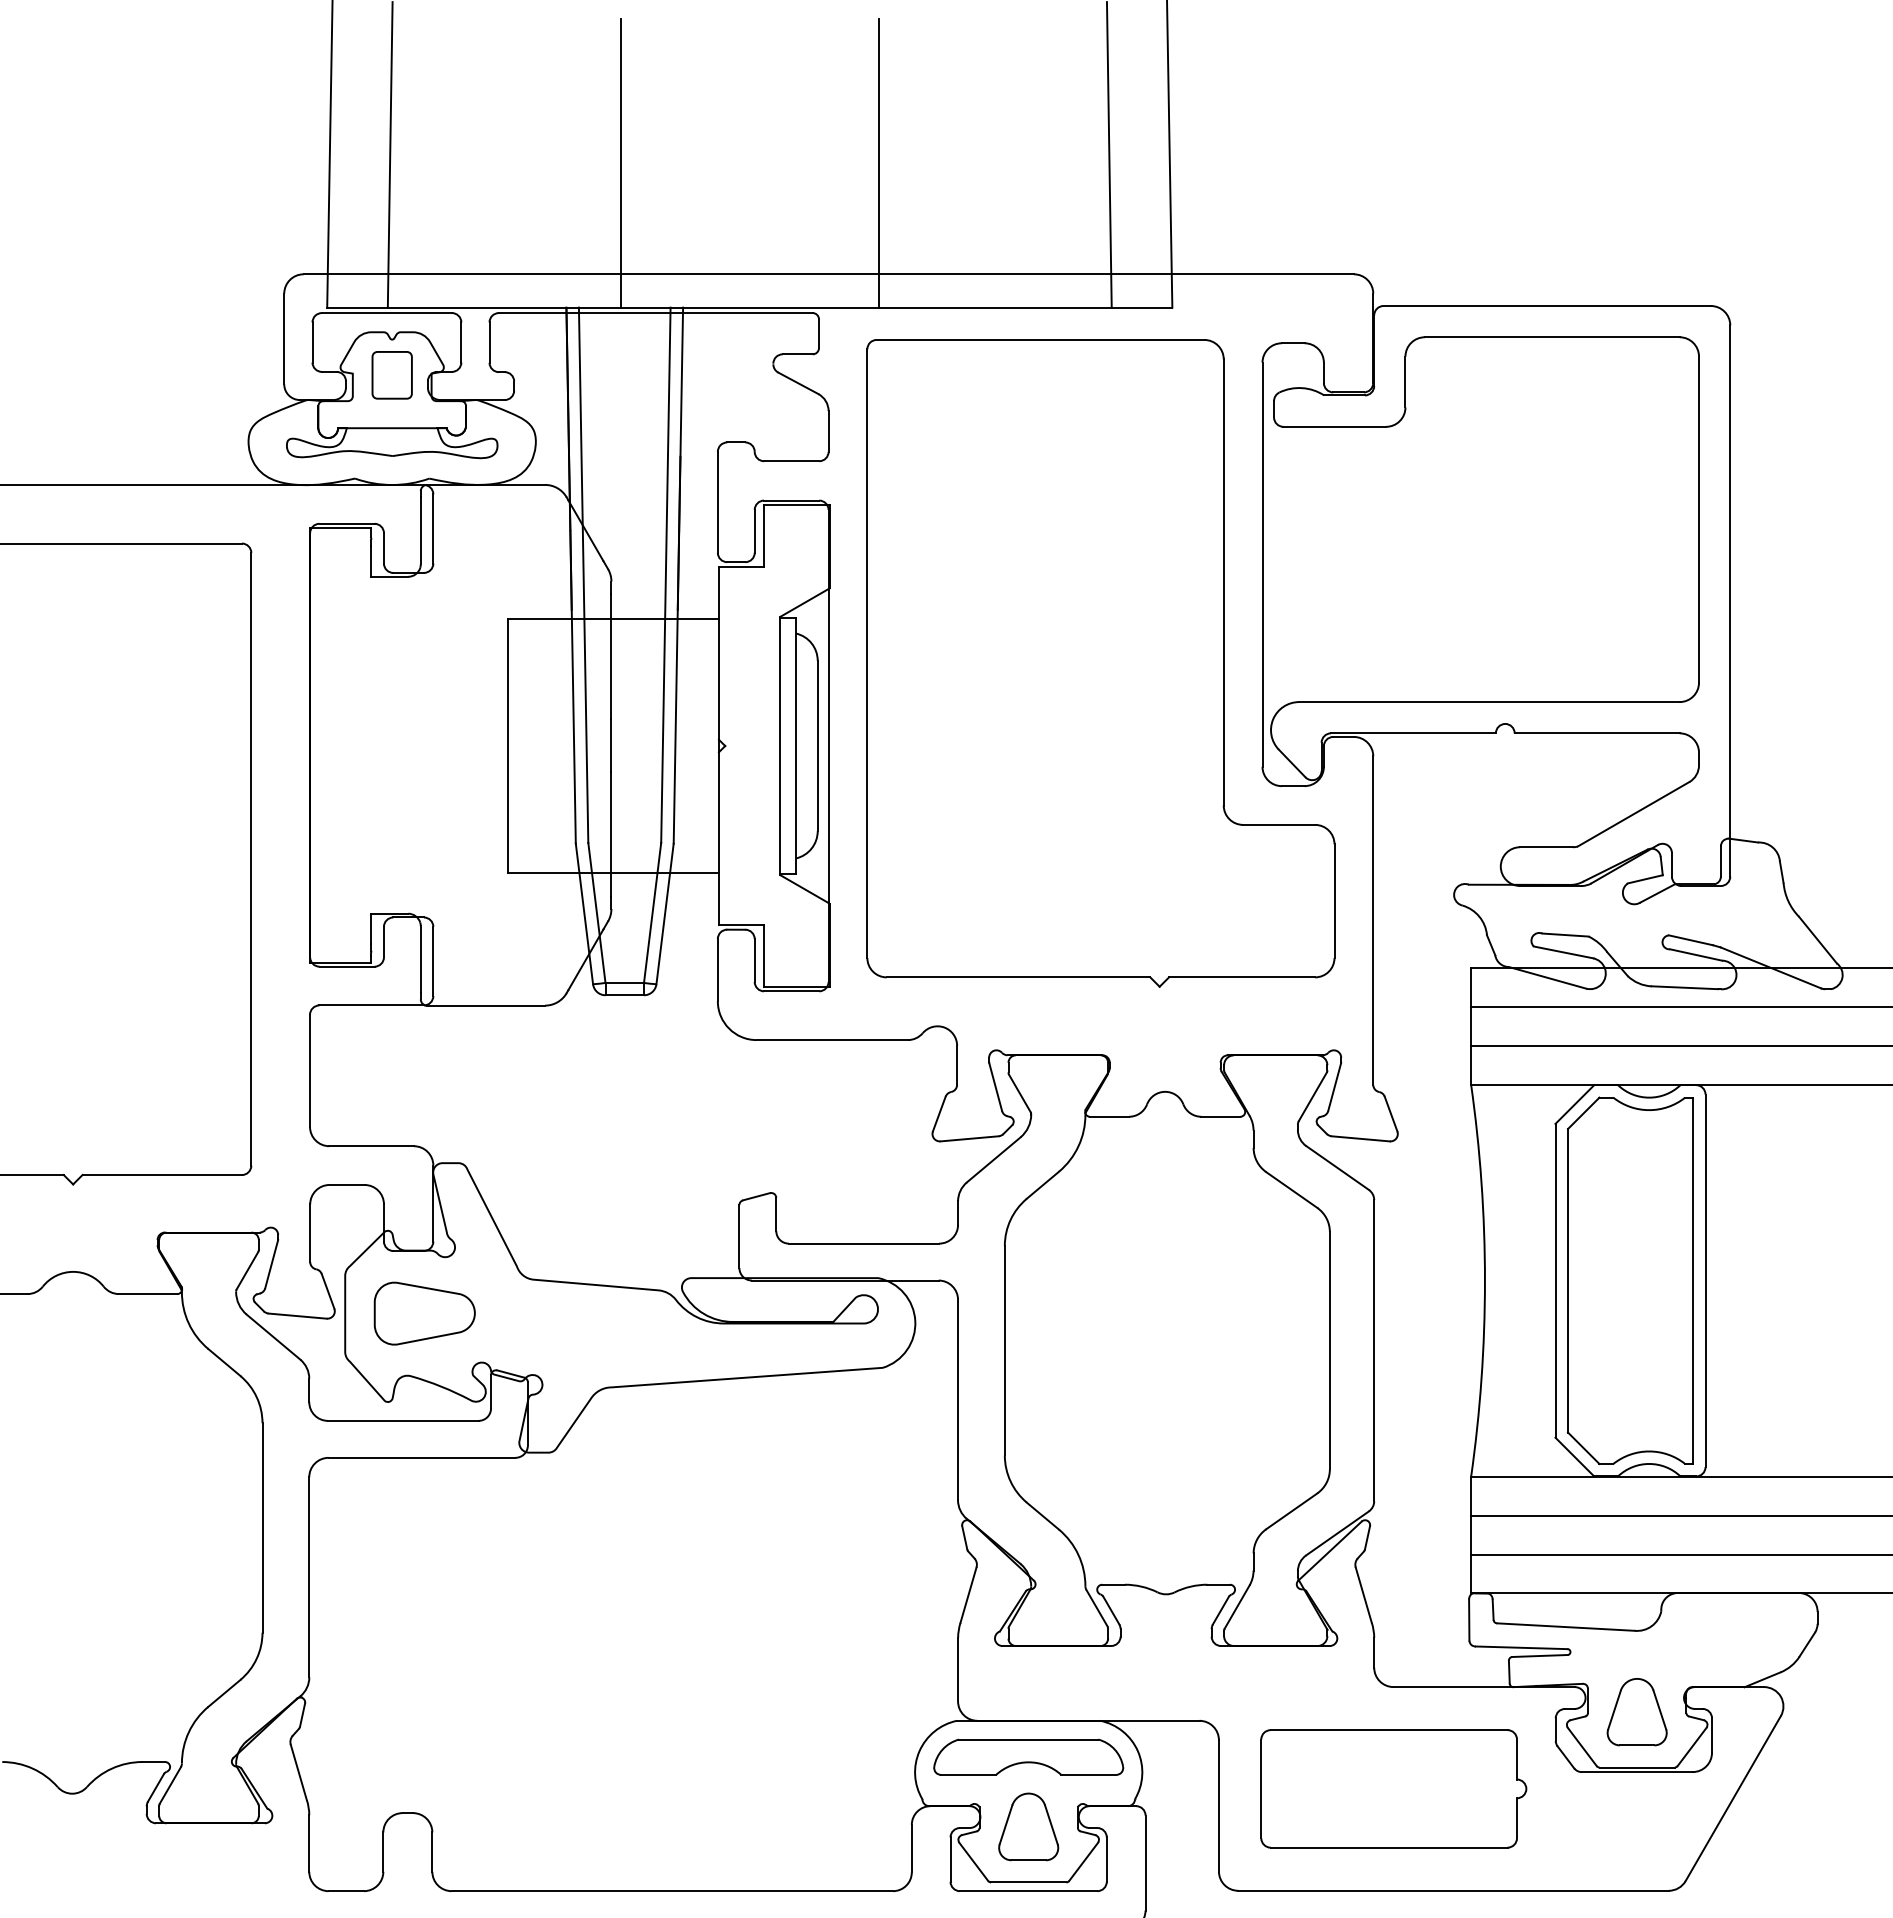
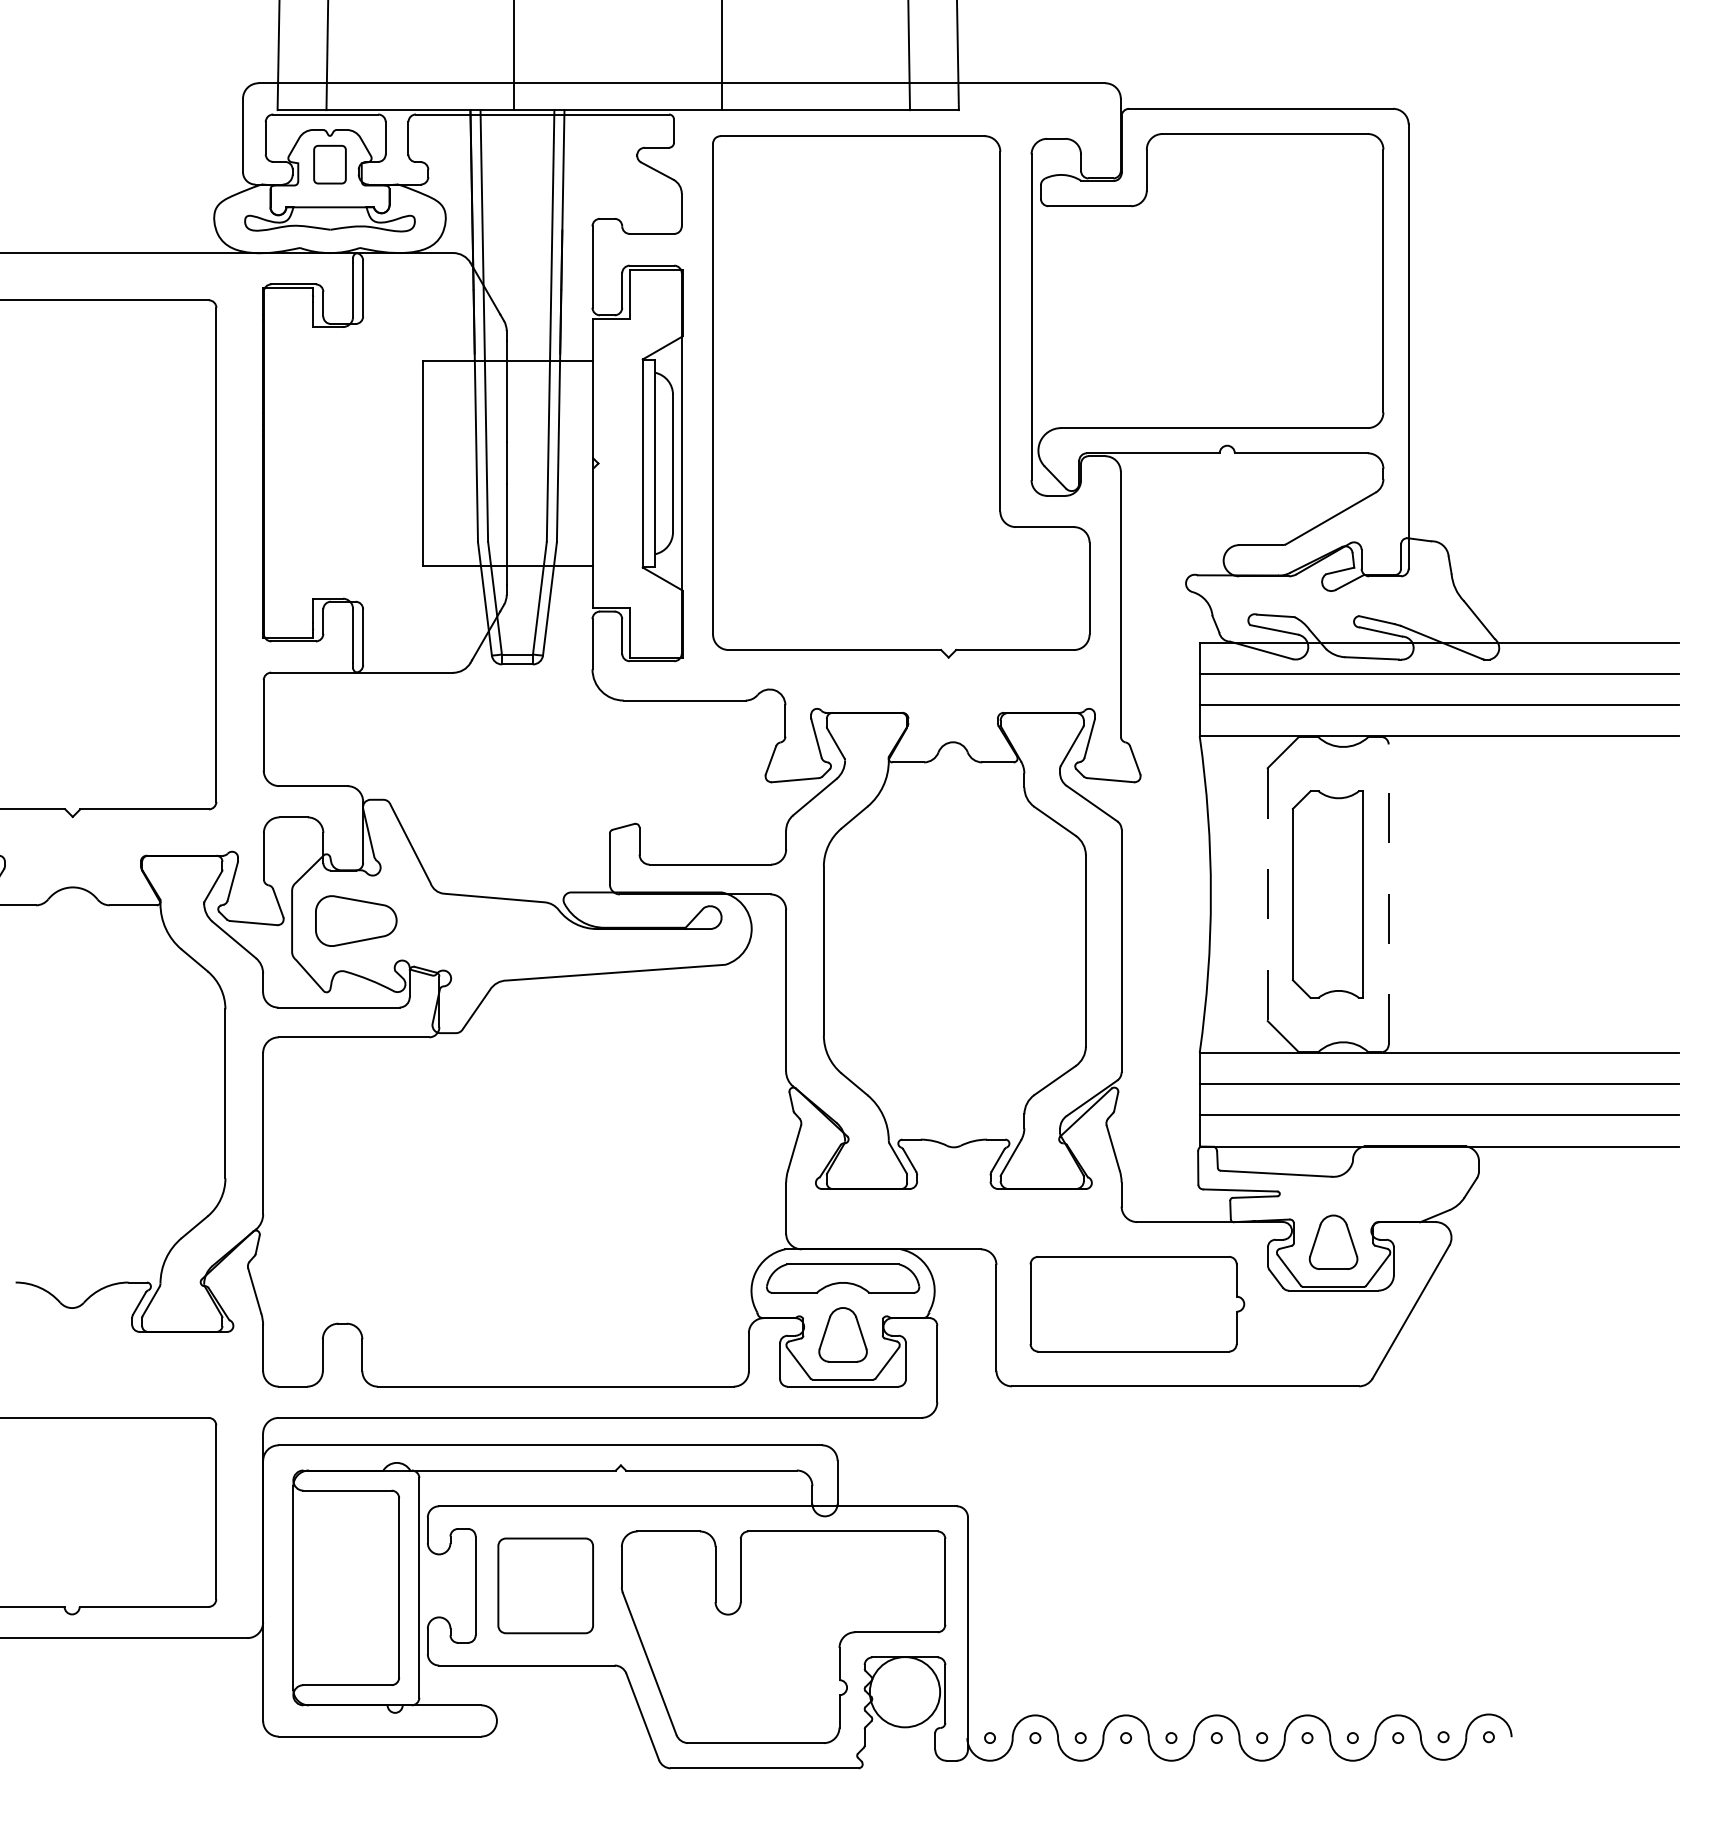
part: (1629, 1280) -> (1327, 894), size x0.7
line: (1705, 1280) -> (1388, 894), solid -> dashed
line: (1555, 1281) -> (1267, 895), solid -> dashed

